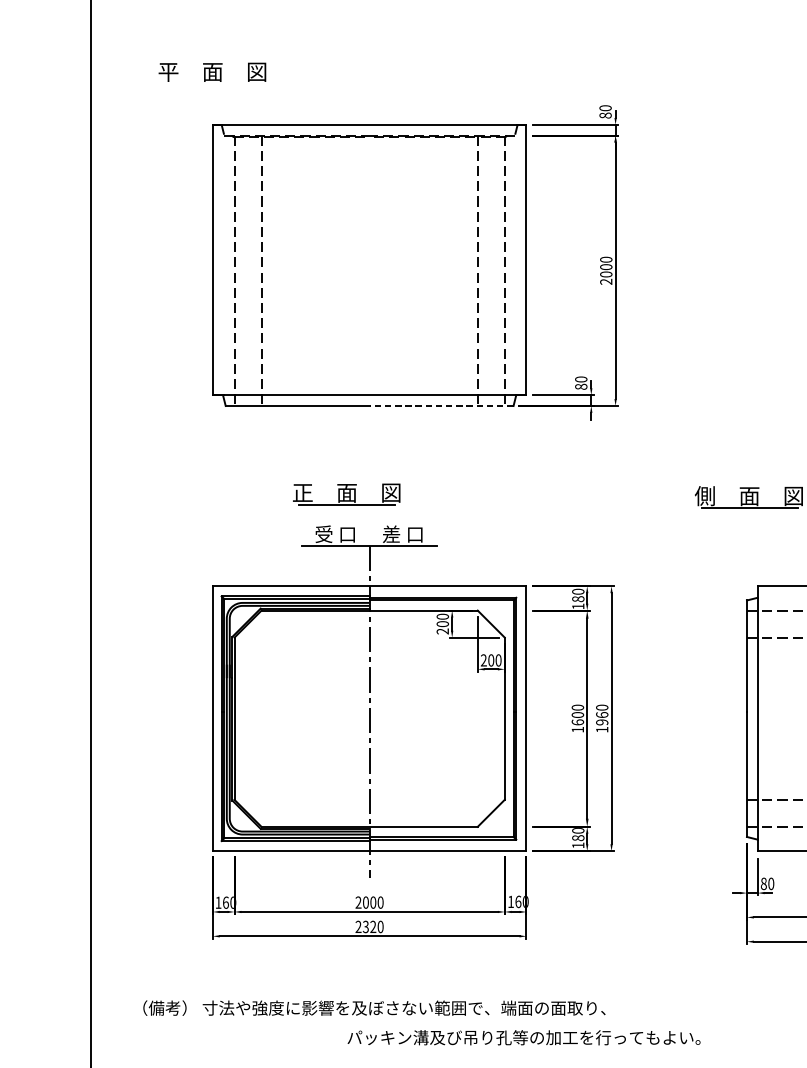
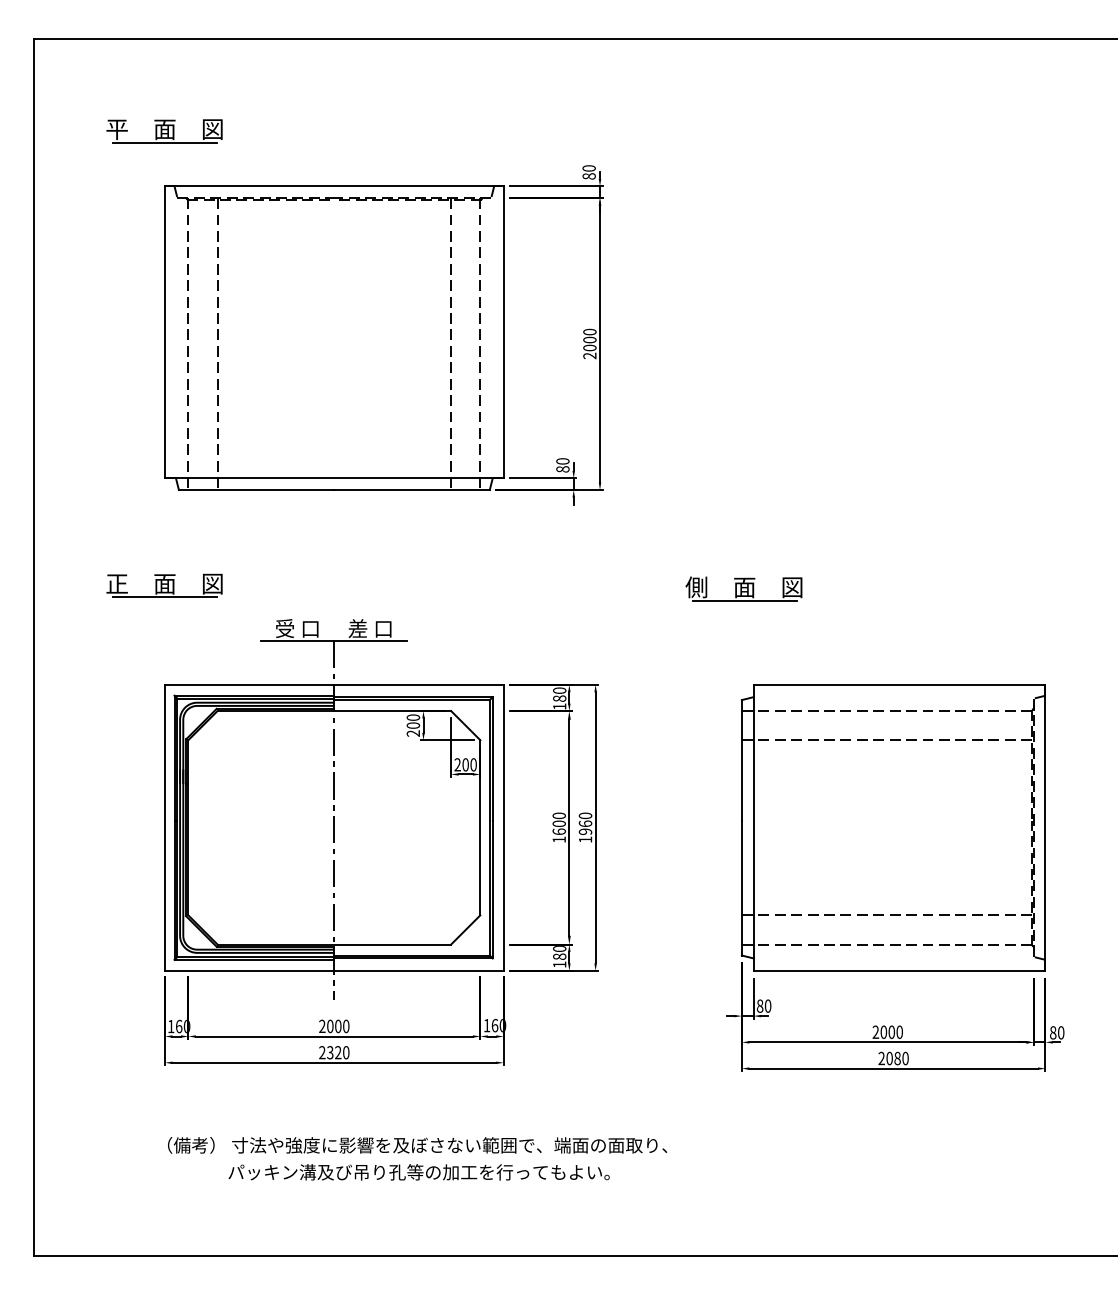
line: (212, 84) -> (164, 142), added
line: (441, 406) -> (412, 490), dashed -> solid
part: (346, 494) -> (164, 585), moved
text: (374, 1008) -> (417, 1145), moved
text: (523, 1037) -> (418, 1172), moved

